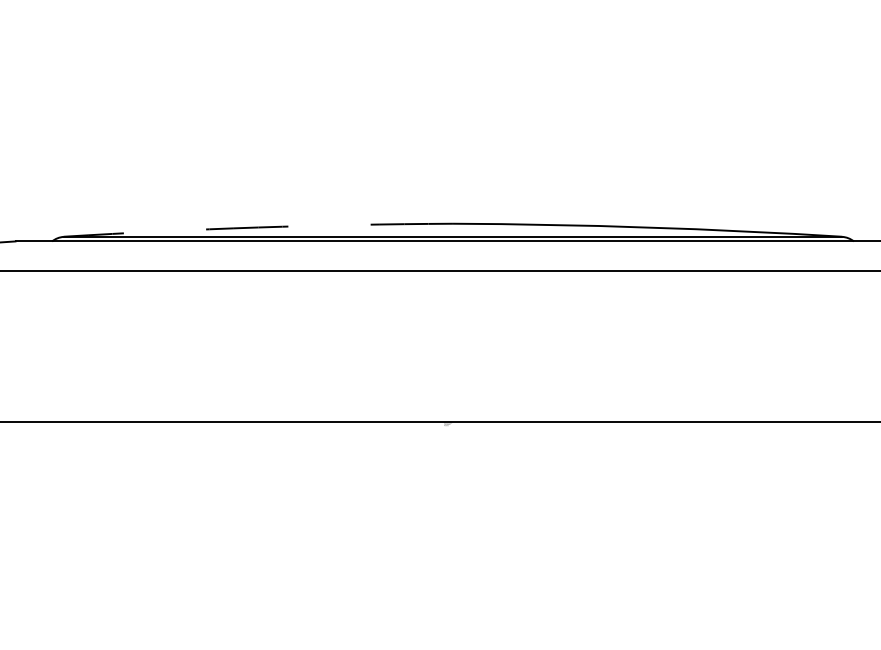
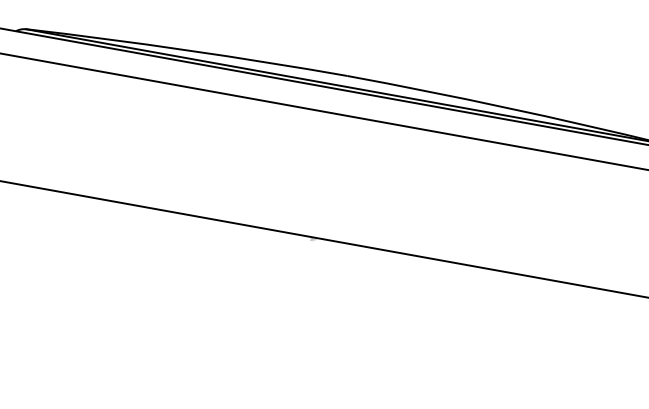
arc: (258, 227) -> (187, 50), dashed -> solid

